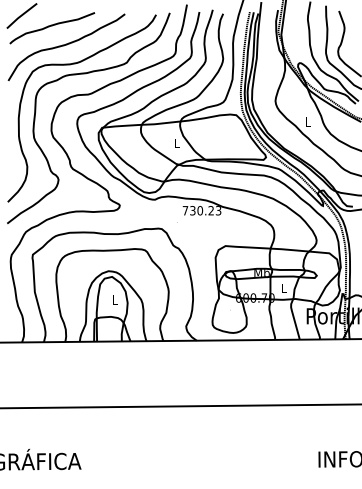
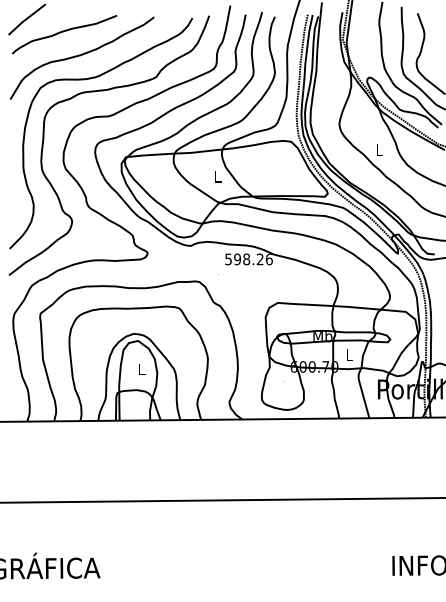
text: (201, 210) -> (248, 259), 730.23 -> 598.26

